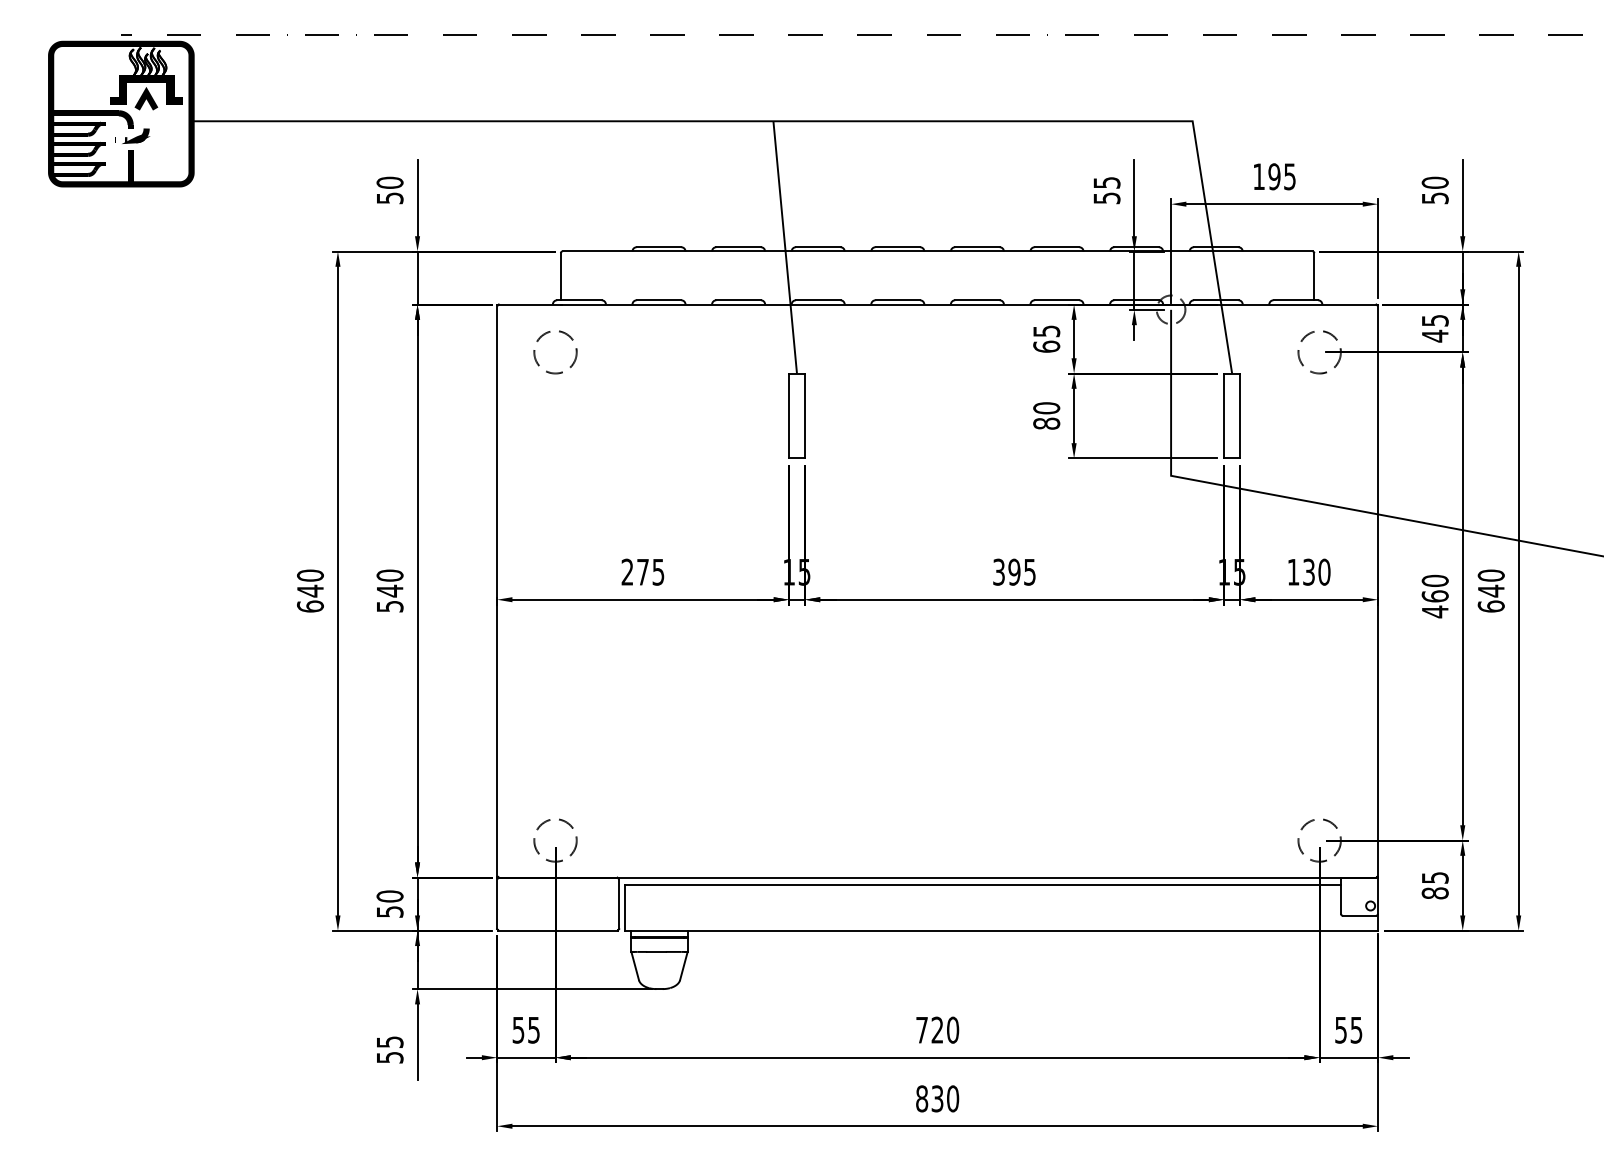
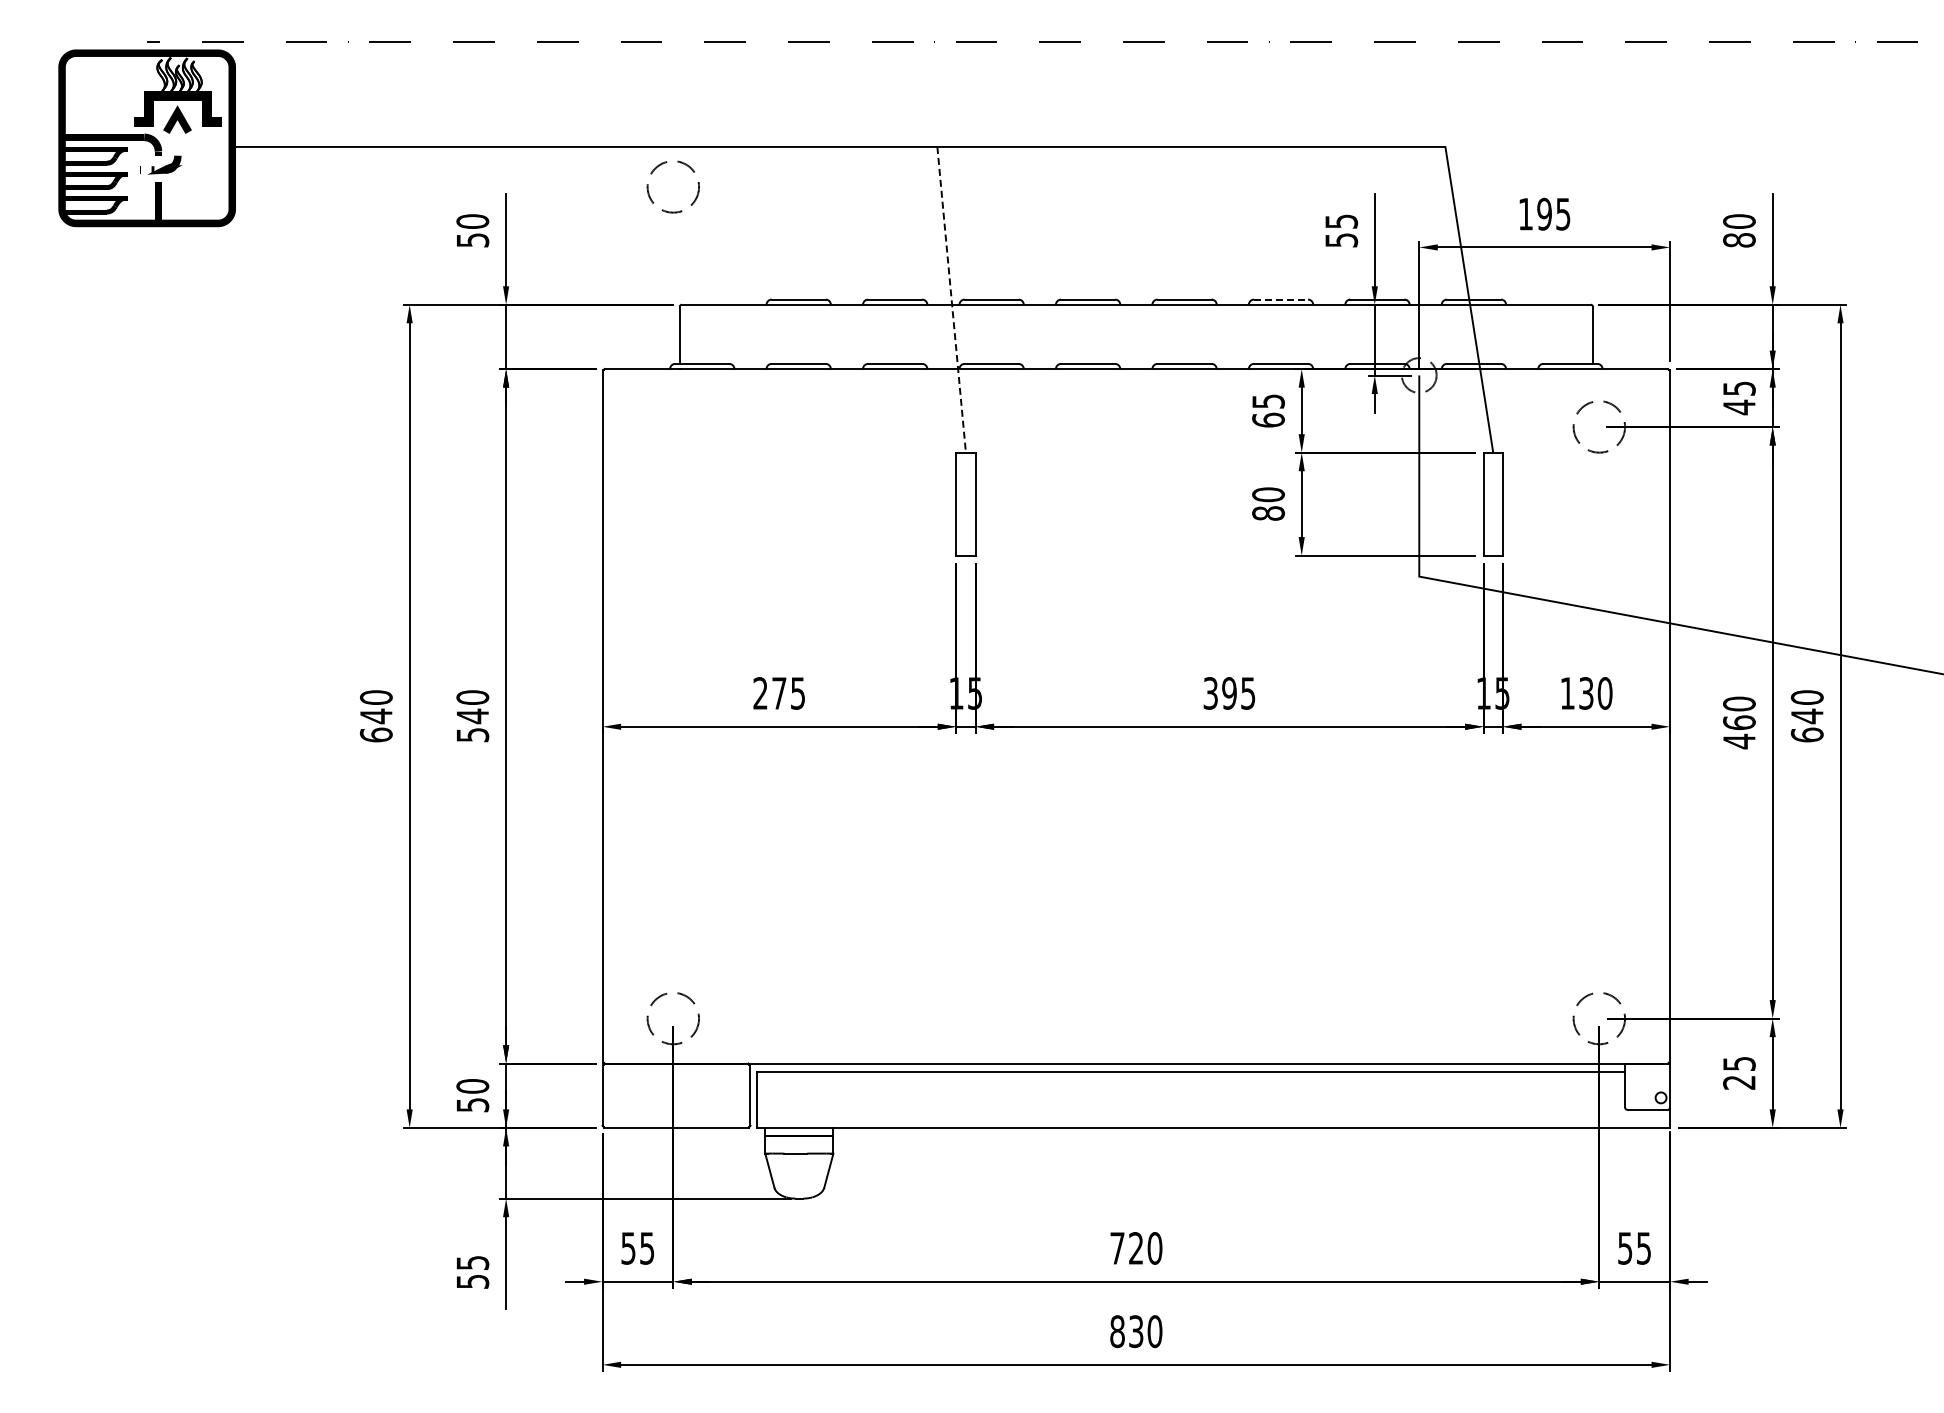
text: (1435, 198) -> (1739, 240), 50 -> 80
line: (785, 247) -> (951, 300), solid -> dashed
line: (1057, 247) -> (1281, 299), solid -> dashed
circle: (554, 351) -> (672, 186), moved
text: (1435, 893) -> (1739, 1082), 85 -> 25

